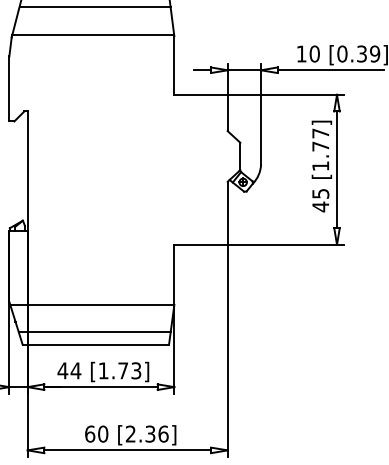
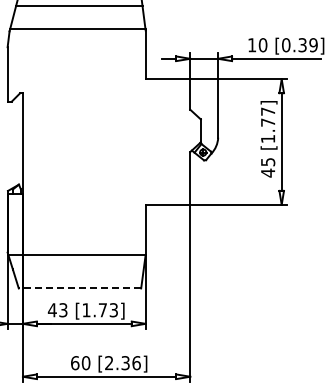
line: (94, 331) -> (78, 277), removed
line: (95, 344) -> (79, 288), solid -> dashed
text: (74, 371) -> (62, 310), 44 -> 43

